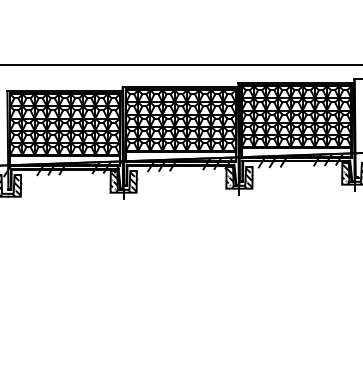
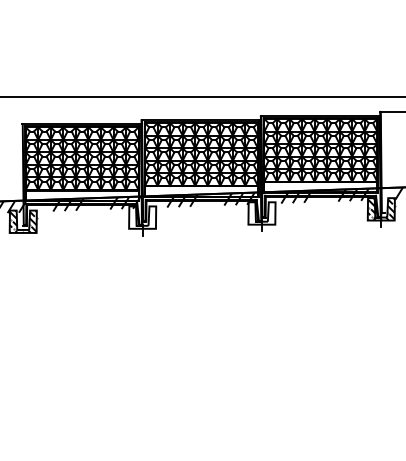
hatch: (239, 177) -> (261, 213), removed
hatch: (123, 181) -> (142, 217), removed

